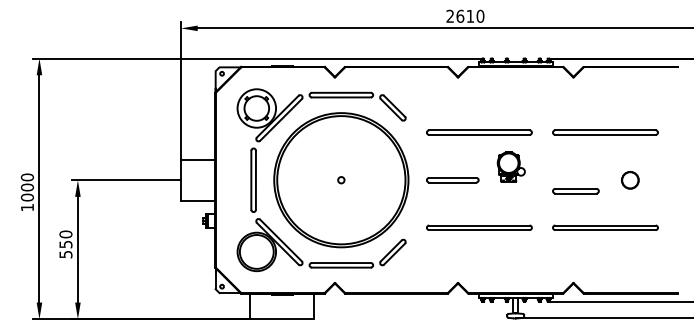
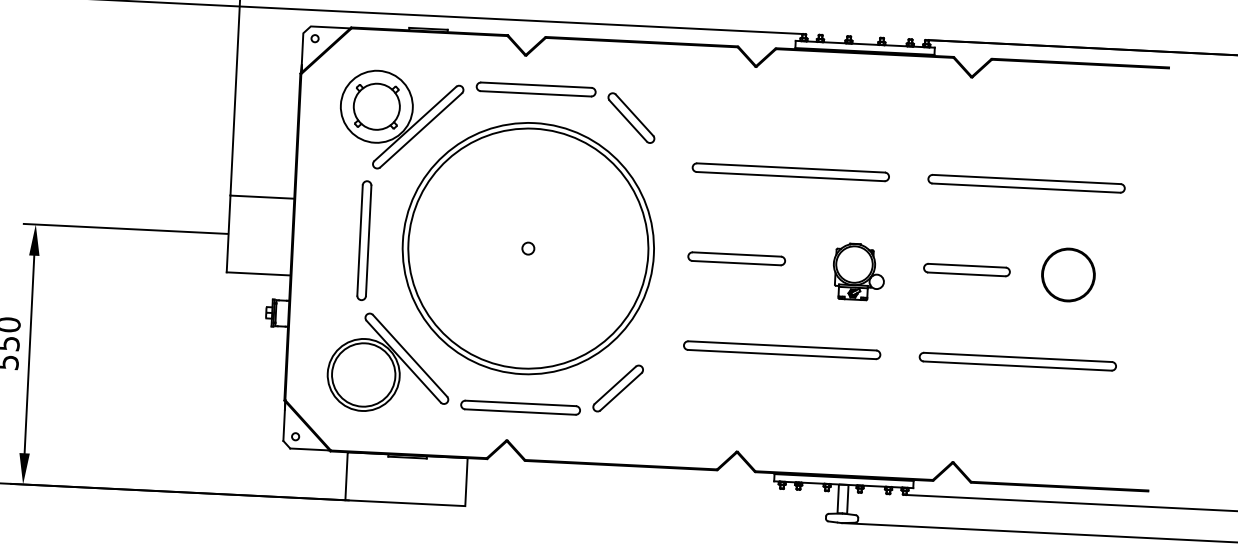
part: (510, 166) -> (857, 270), moved
circle: (630, 180) -> (1068, 275), size x1.67
part: (575, 191) -> (966, 270), moved

